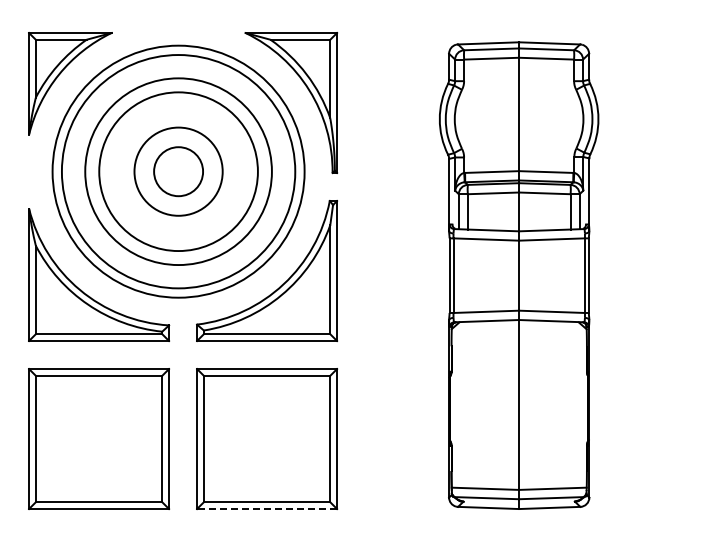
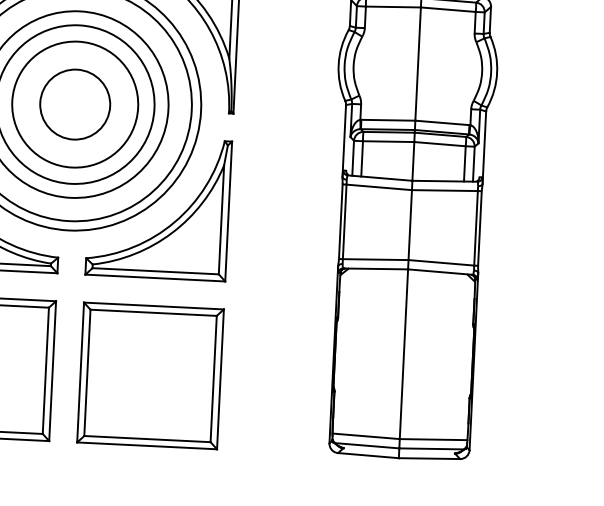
circle: (178, 171) -> (75, 104), size x1.43
circle: (178, 171) -> (75, 104), size x1.43
line: (266, 509) -> (146, 446), dashed -> solid

